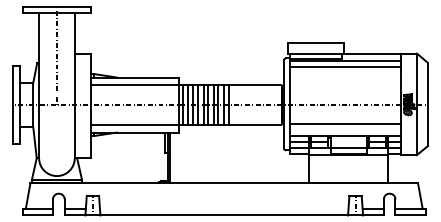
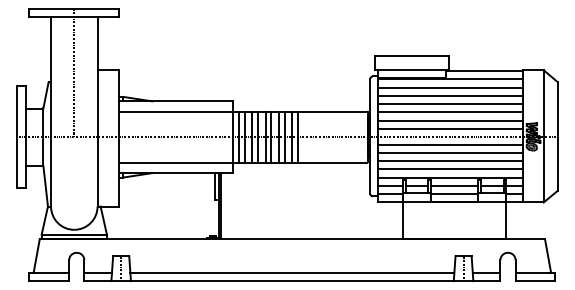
line: (344, 73) -> (449, 95), added
line: (344, 79) -> (449, 104), added
line: (344, 86) -> (449, 112), added
line: (344, 92) -> (449, 120), added
line: (344, 98) -> (449, 128), added
line: (344, 111) -> (449, 145), added
line: (344, 117) -> (449, 153), added
line: (344, 129) -> (449, 169), added
line: (348, 142) -> (454, 185), added
line: (224, 208) -> (292, 272), added

